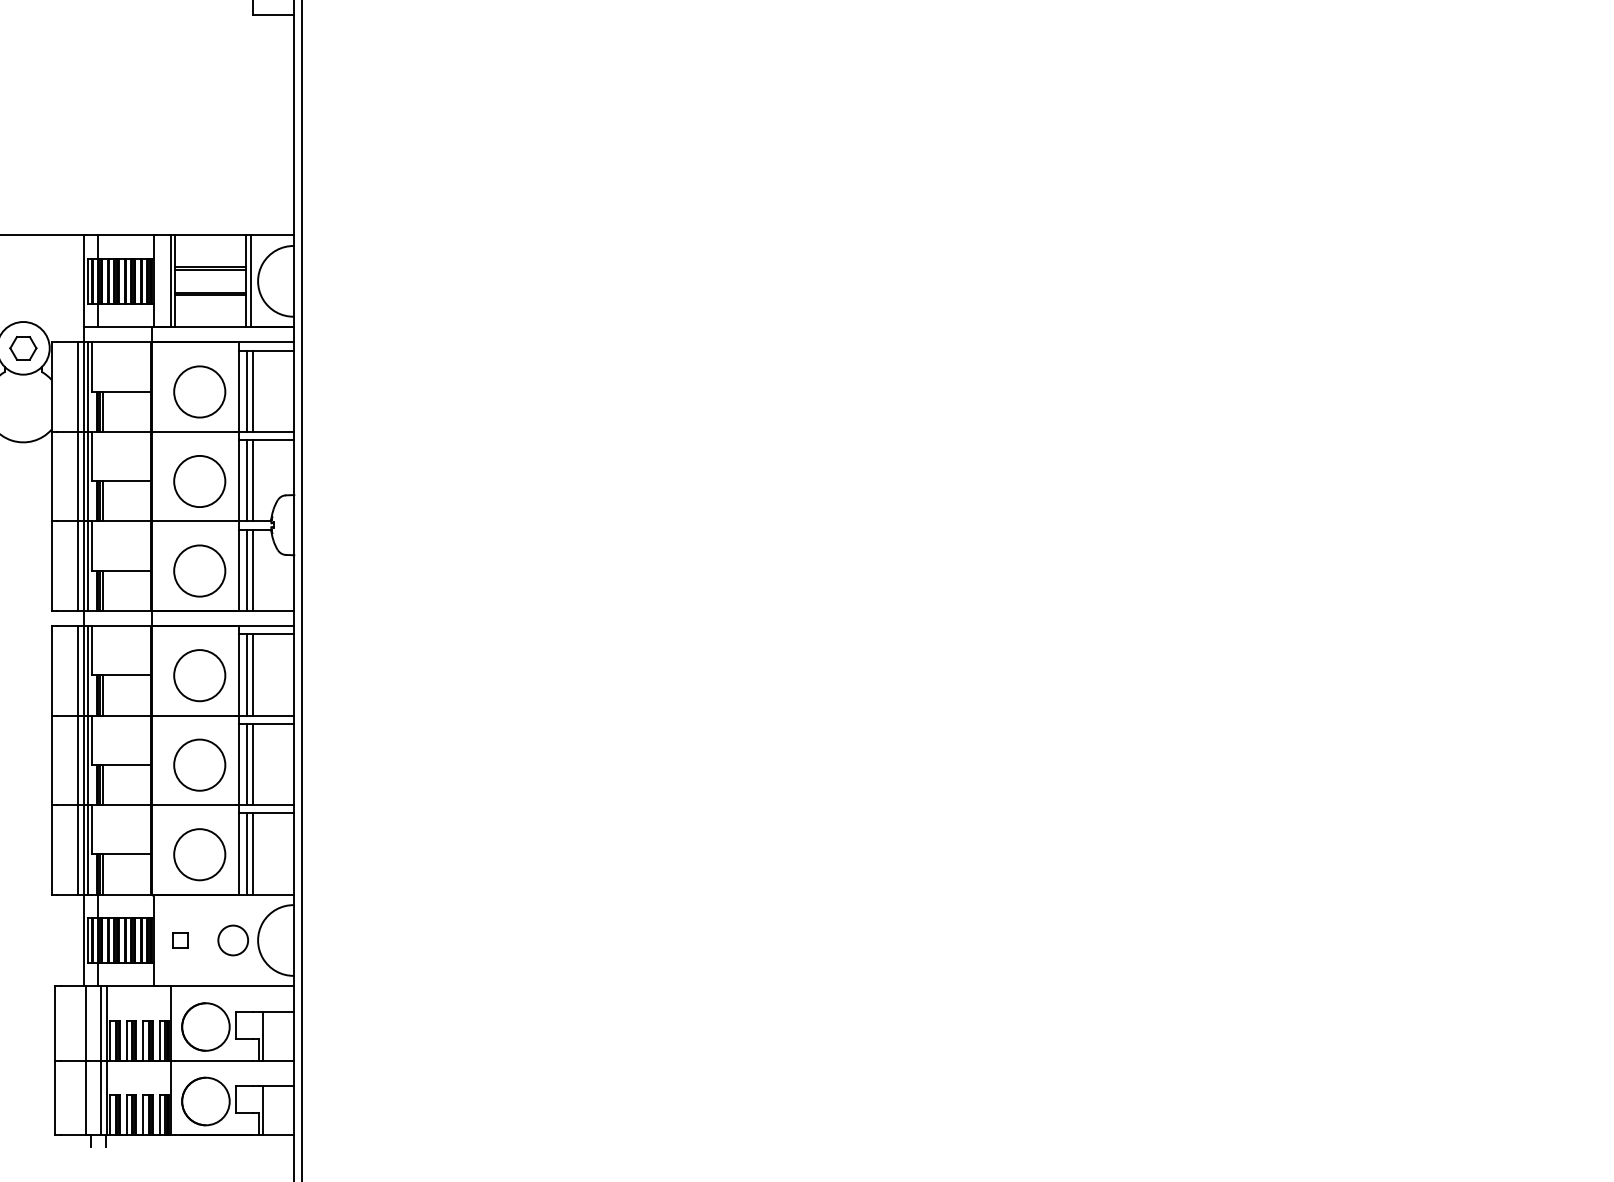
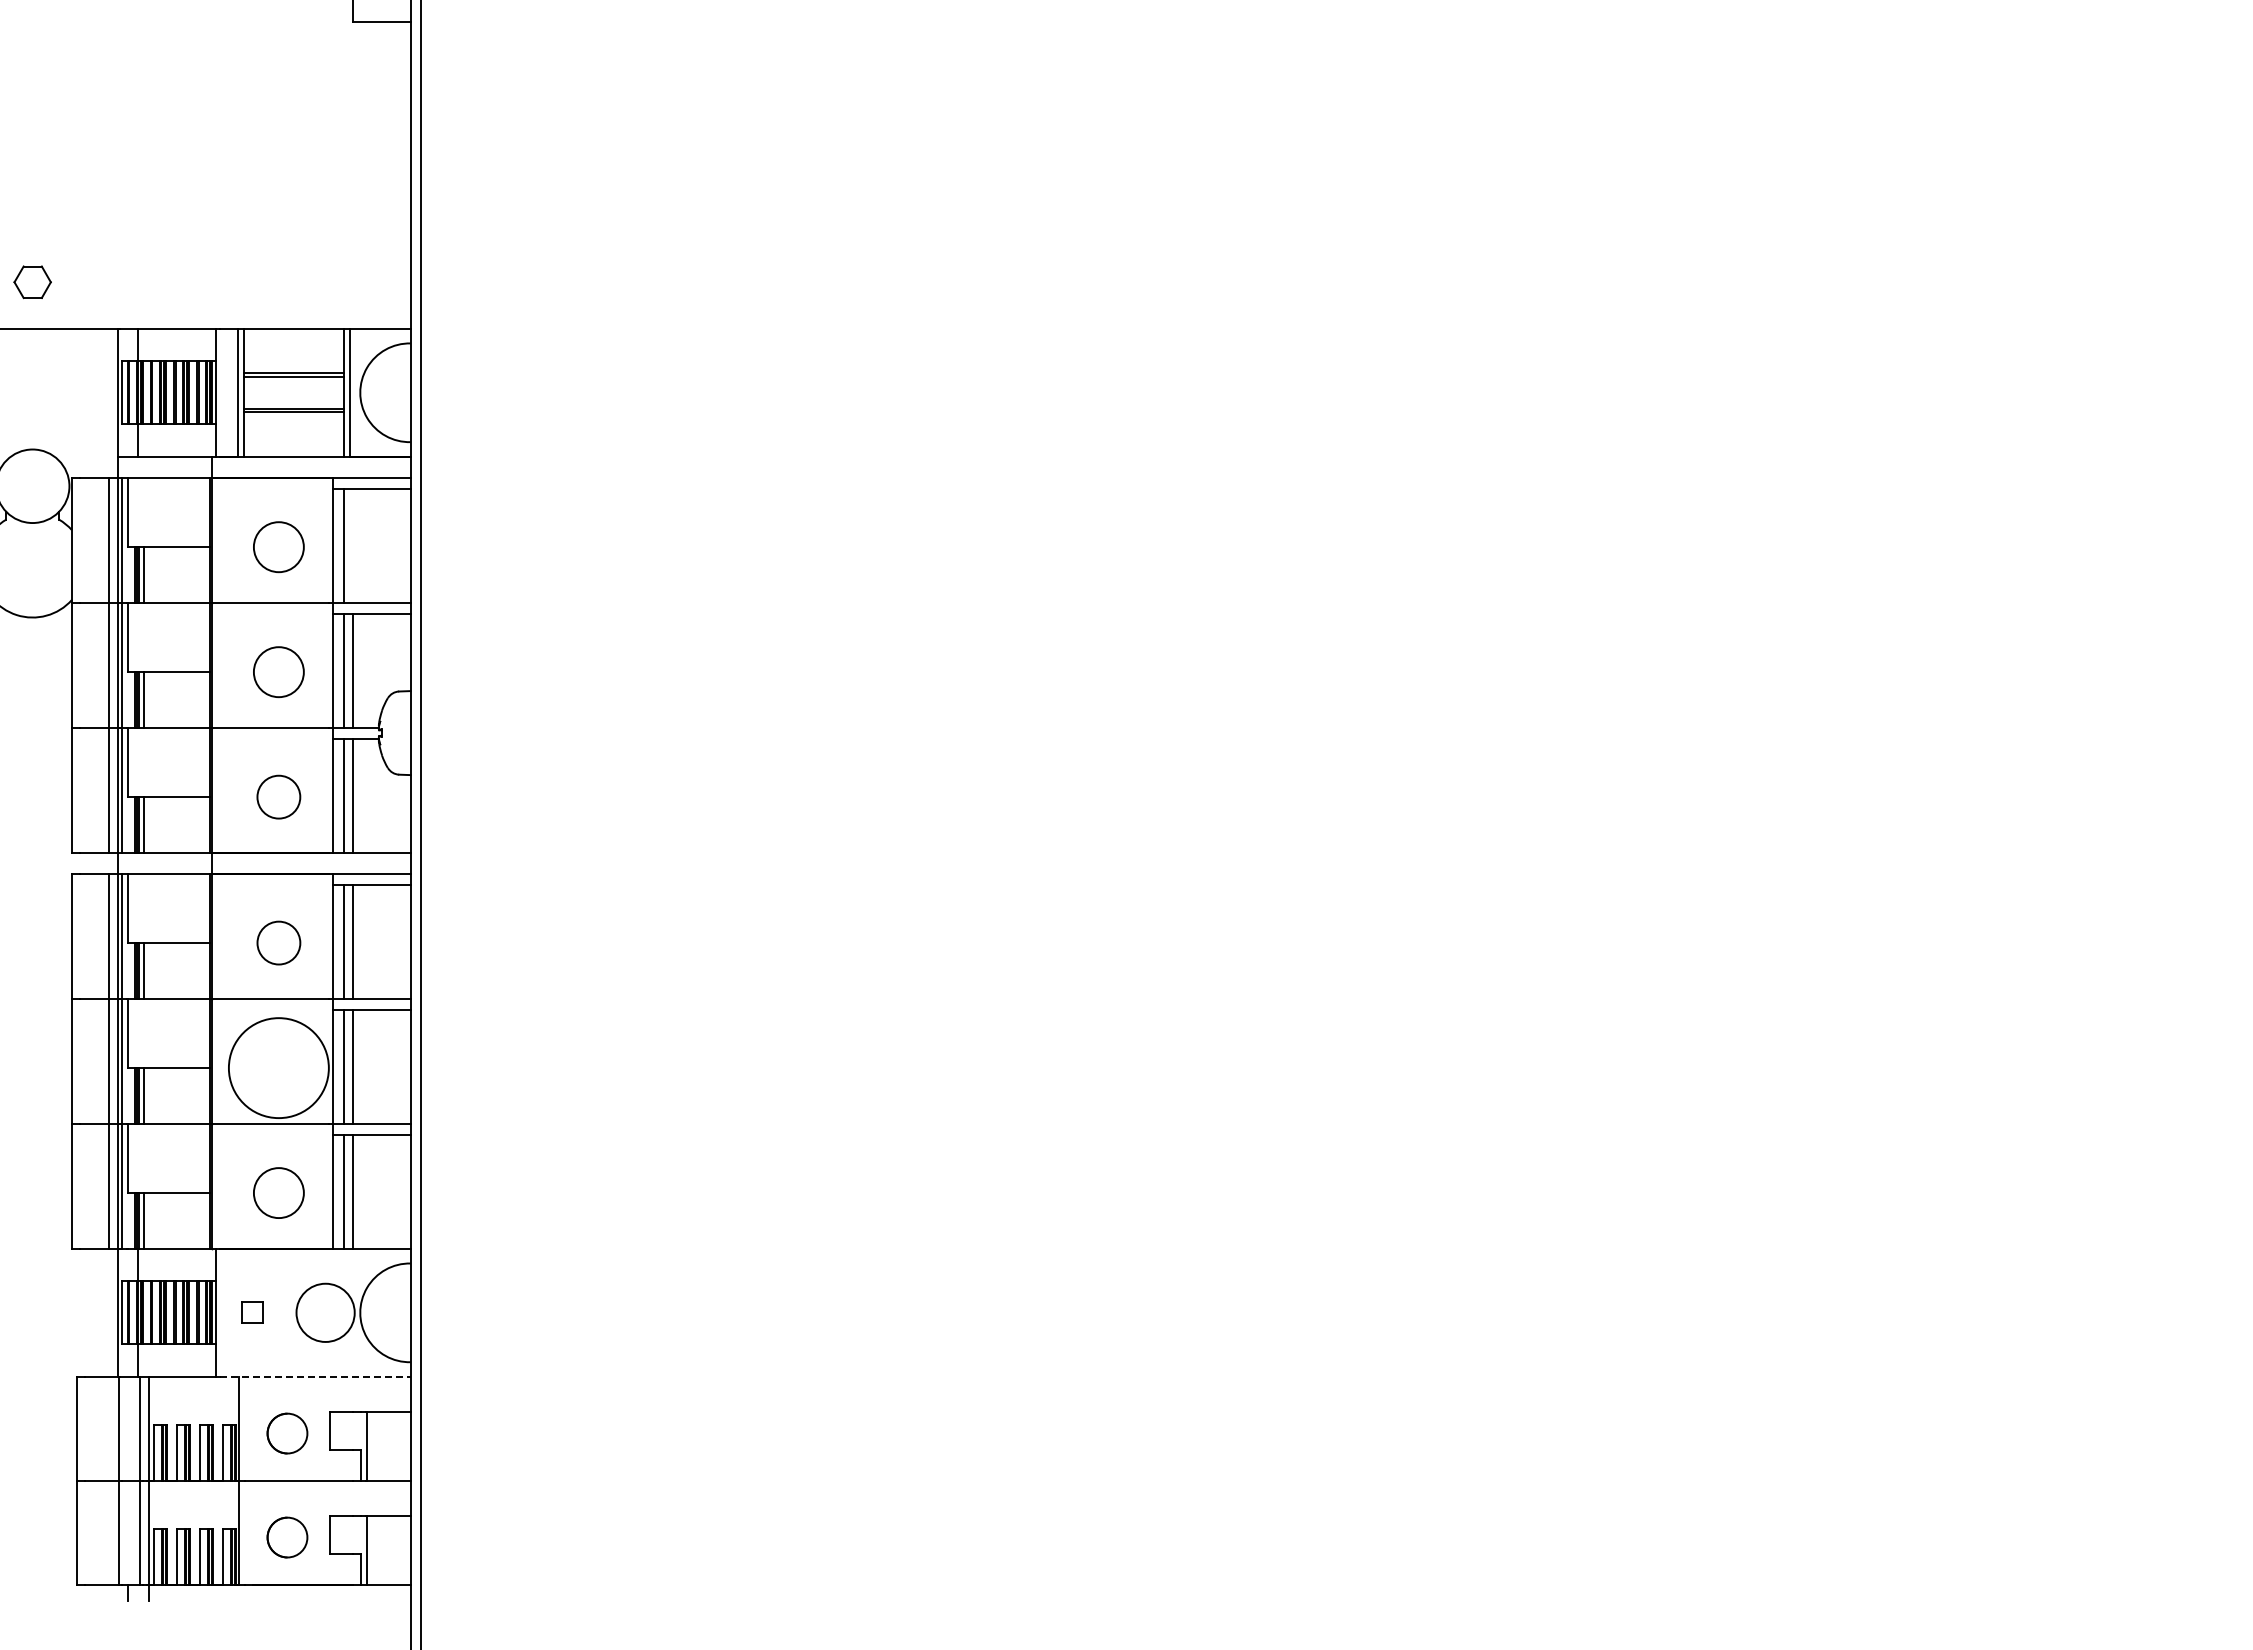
part: (23, 348) -> (32, 282), moved
line: (253, 390) -> (353, 545), removed
circle: (199, 391) -> (278, 546), size x0.7
circle: (199, 481) -> (278, 671), size x0.7
circle: (199, 570) -> (278, 796), size x0.6
circle: (199, 675) -> (278, 942), size x0.6
circle: (199, 764) -> (278, 1067), size x1.4
circle: (199, 854) -> (278, 1192), size x0.7
circle: (233, 940) -> (325, 1312), size x1.4
line: (225, 986) -> (315, 1376), solid -> dashed
circle: (205, 1026) -> (287, 1433), size x0.6
circle: (205, 1101) -> (287, 1537), size x0.6

